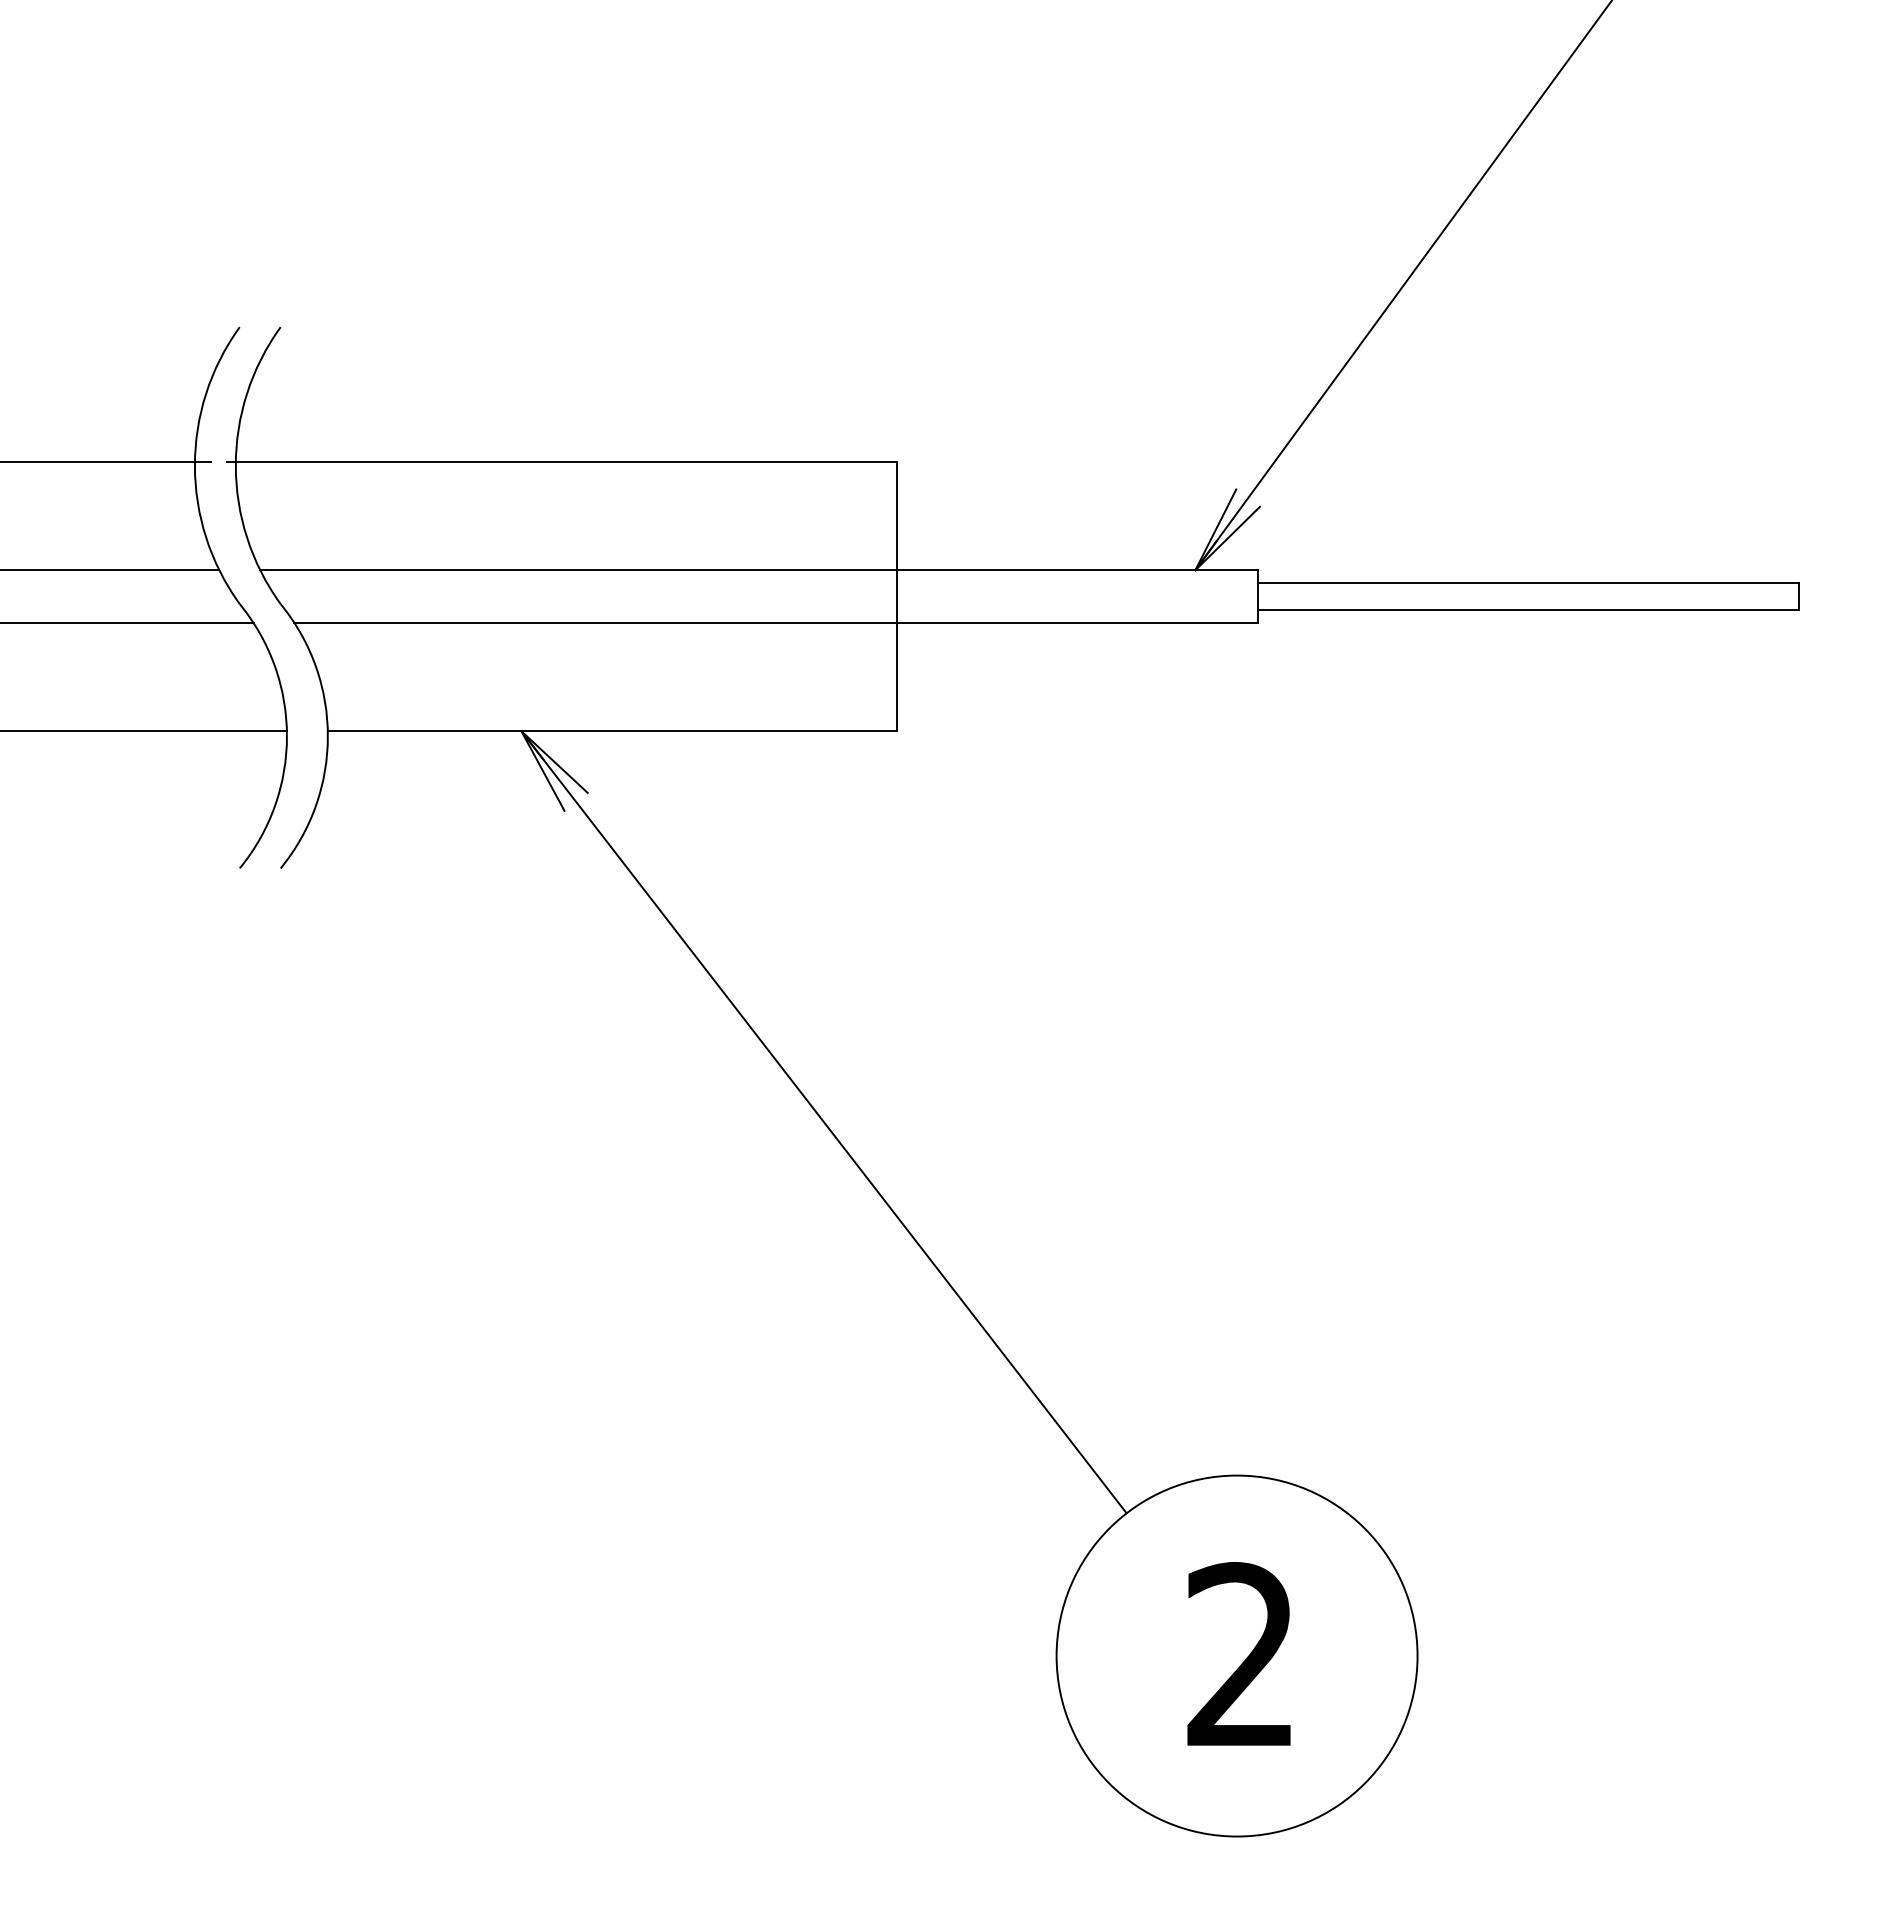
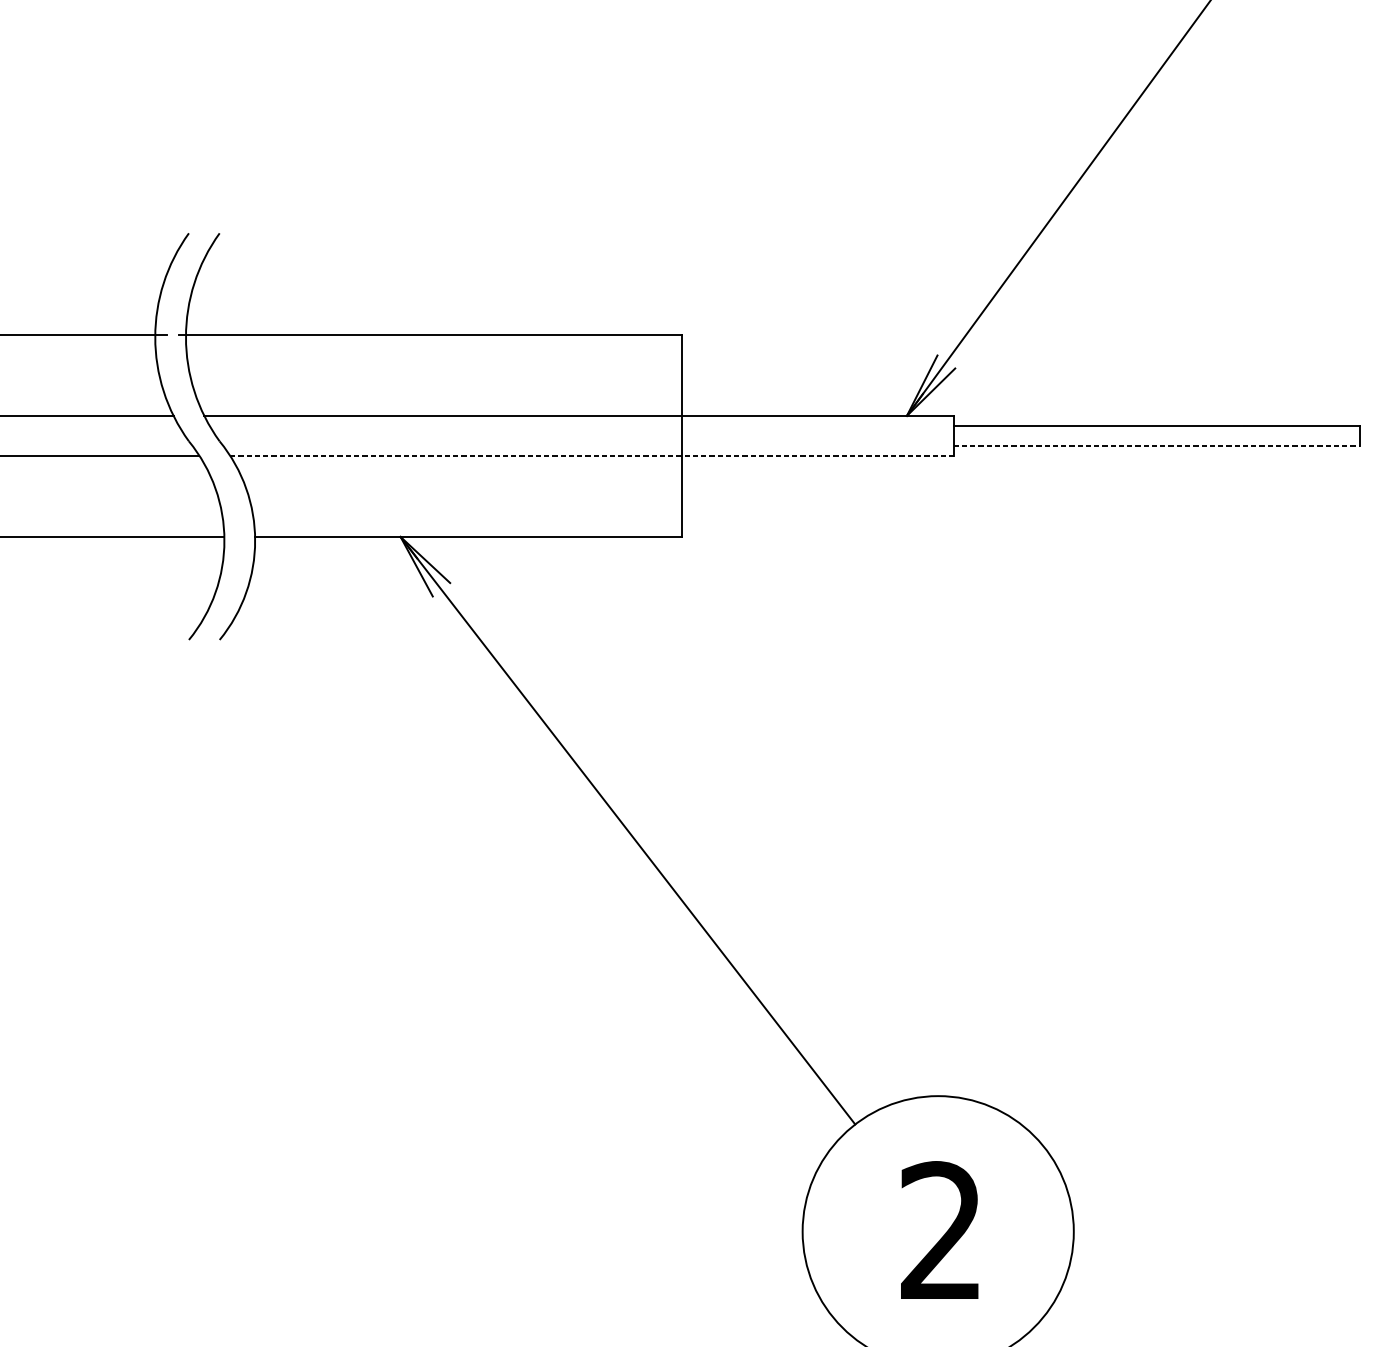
line: (1528, 610) -> (1157, 446), solid -> dashed
line: (776, 622) -> (592, 455), solid -> dashed

